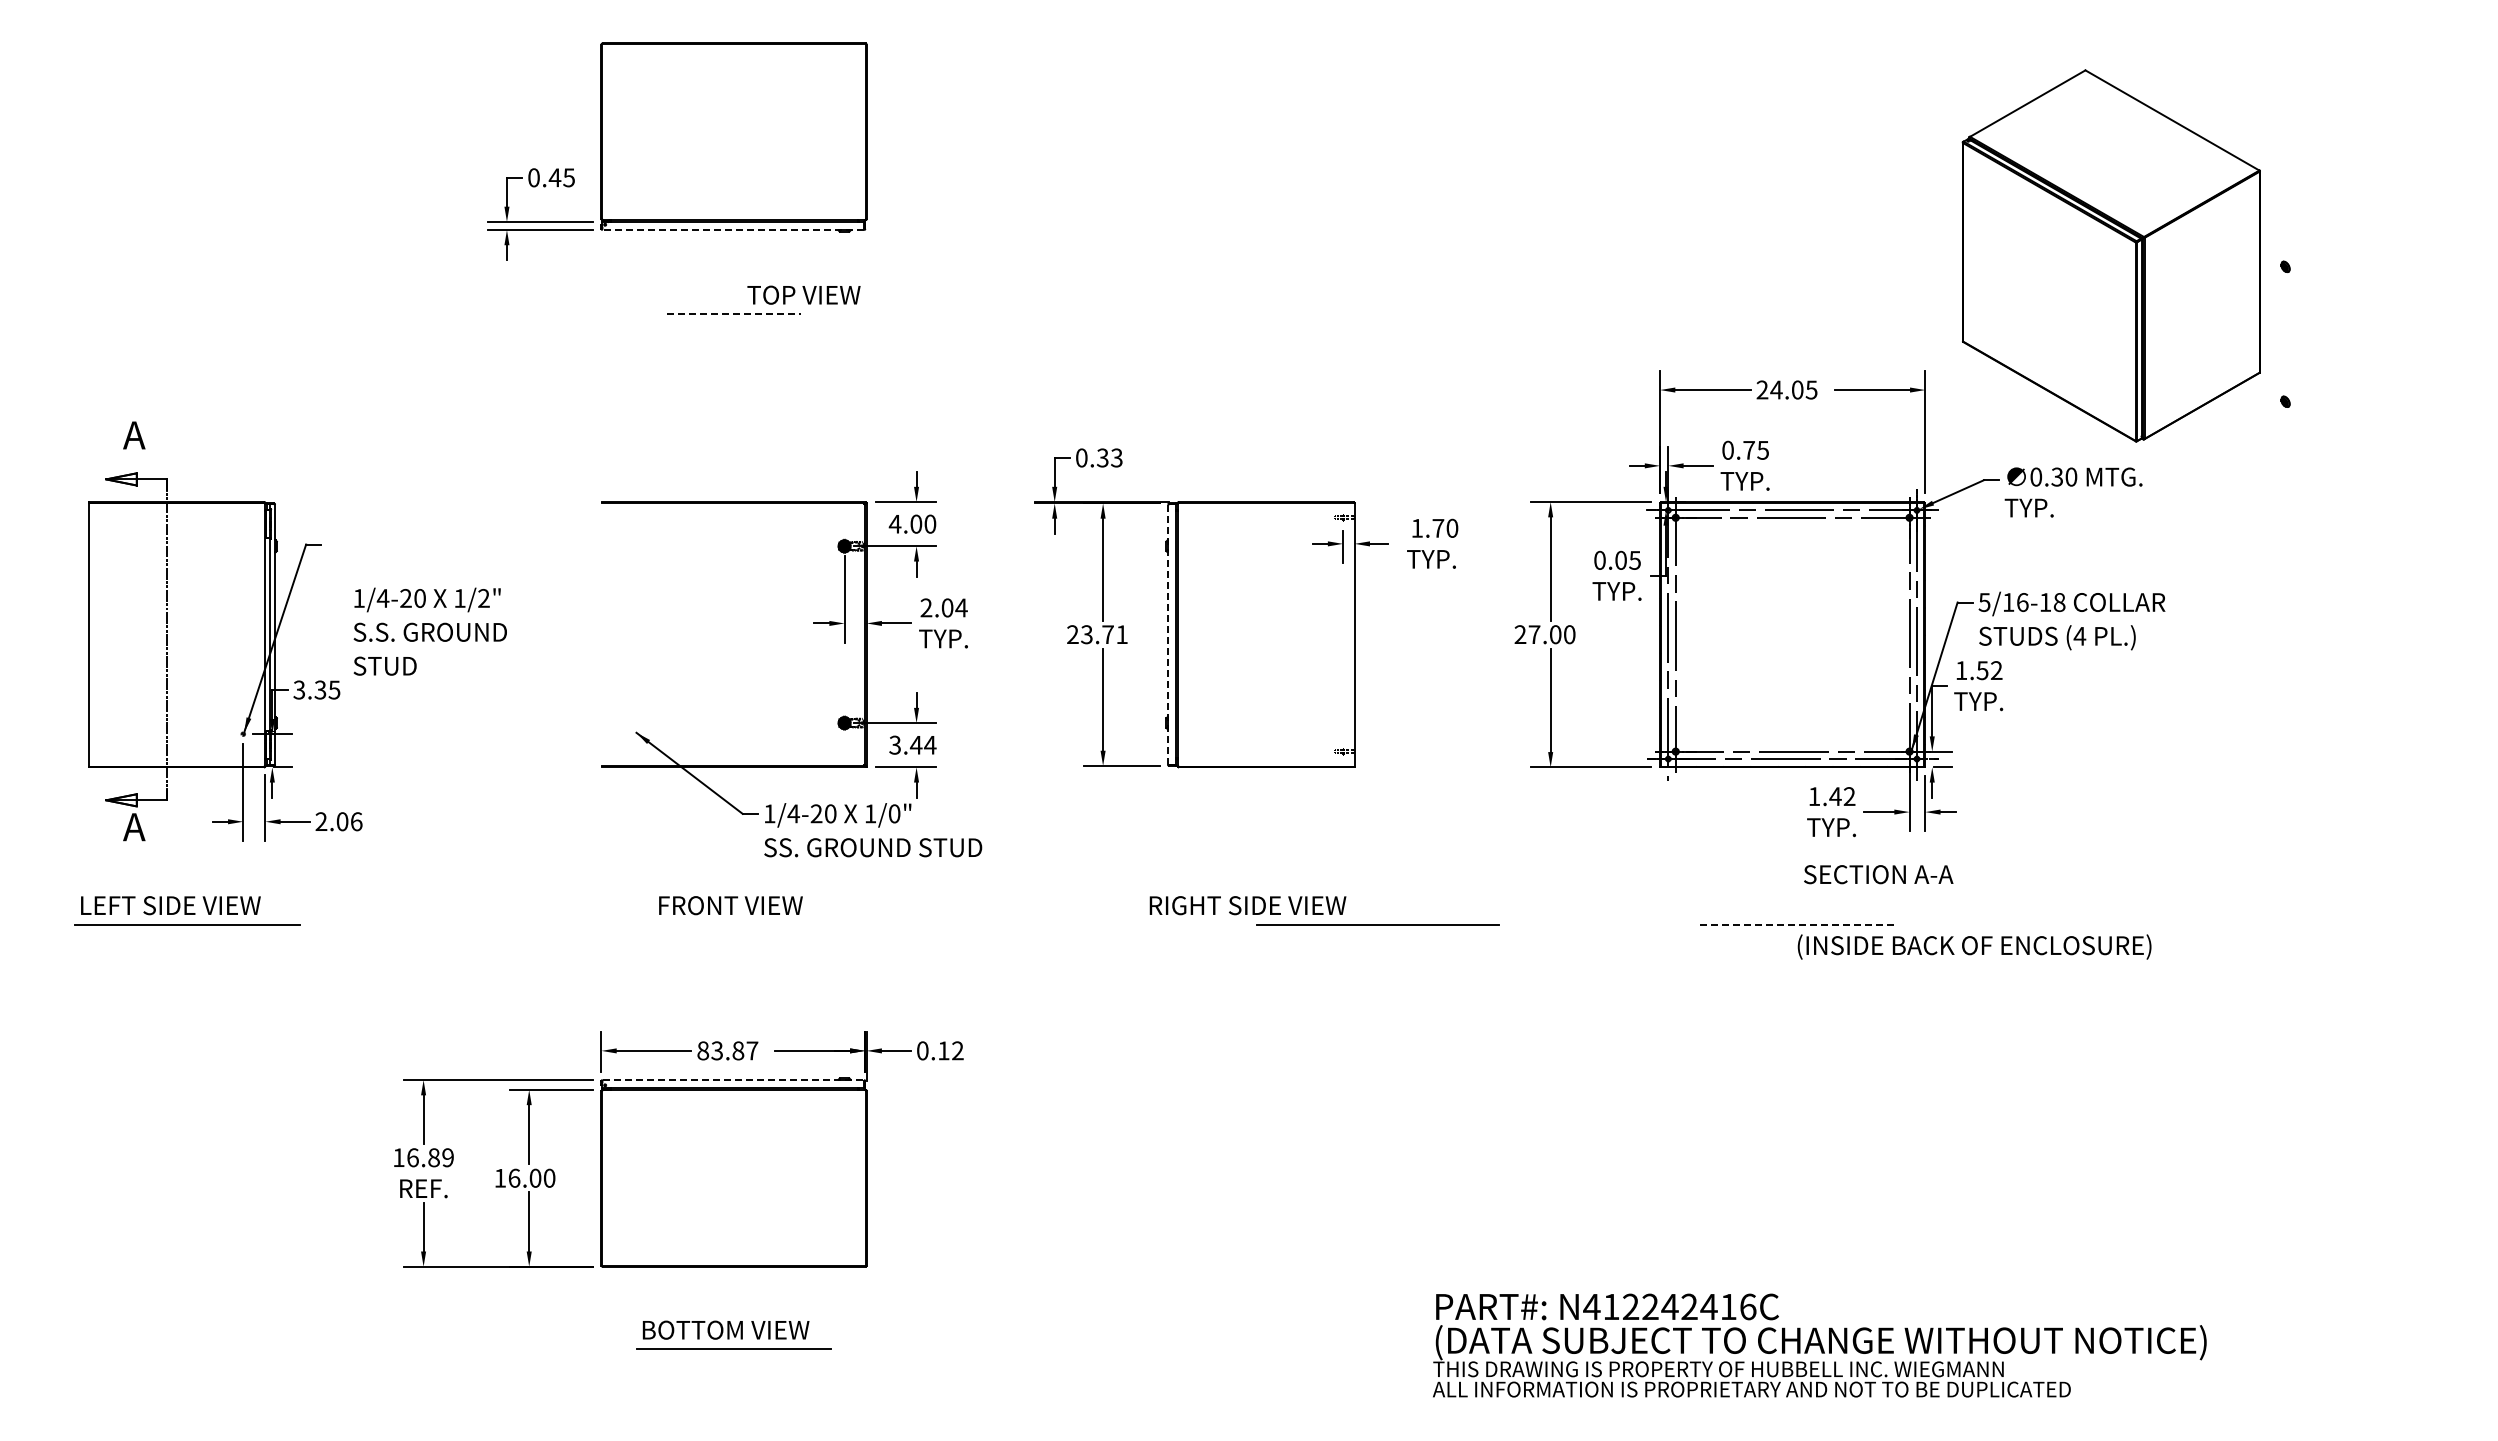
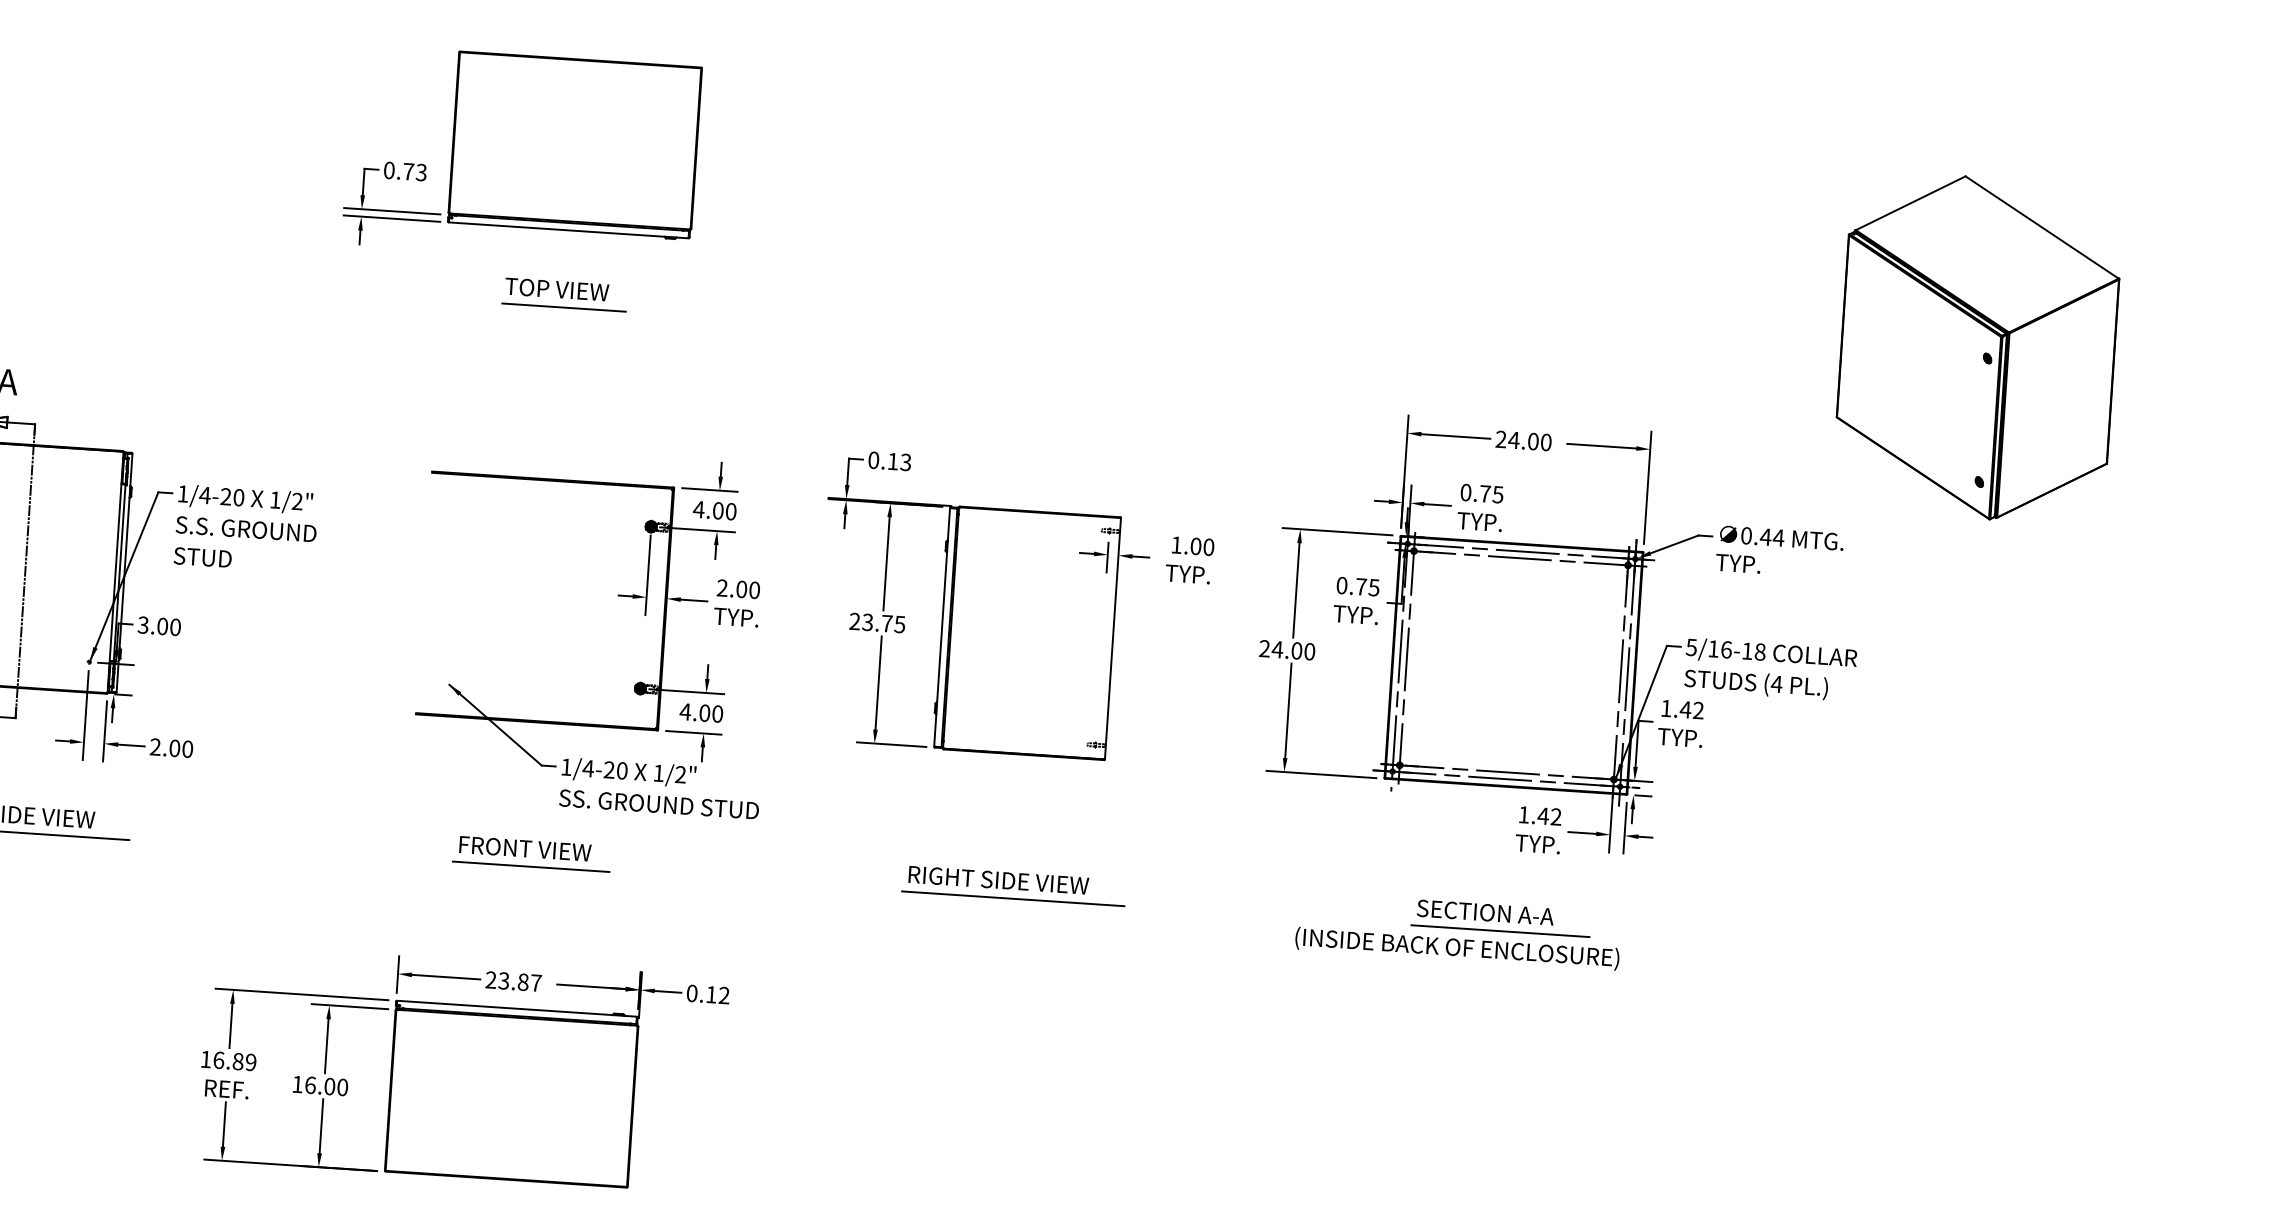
text: (561, 177) -> (414, 171), 0.45 -> 0.73
line: (733, 230) -> (568, 230), dashed -> solid
part: (2110, 255) -> (1977, 347), moved
text: (803, 294) -> (556, 288), moved
line: (734, 314) -> (564, 307), dashed -> solid
text: (1811, 389) -> (1546, 441), 24.05 -> 24.00
text: (1102, 457) -> (892, 461), 0.33 -> 0.13
text: (2064, 476) -> (1772, 537), 0.30 -> 0.44
text: (1438, 527) -> (1196, 545), 1.70 -> 1.00
text: (1620, 559) -> (1360, 586), 0.05 -> 0.75
text: (961, 607) -> (754, 589), 2.04 -> 2.00
text: (429, 631) -> (245, 528), moved
text: (1121, 634) -> (899, 624), 23.71 -> 23.75
line: (1168, 634) -> (942, 627), dashed -> solid
text: (1534, 634) -> (1277, 649), 27.00 -> 24.00
text: (1982, 670) -> (1685, 709), 1.52 -> 1.42
text: (327, 689) -> (169, 626), 3.35 -> 3.00
text: (912, 744) -> (701, 712), 3.44 -> 4.00
text: (894, 813) -> (680, 774), 1/0" -> 1/2"
text: (356, 821) -> (187, 749), 2.06 -> 2.00
text: (1878, 874) -> (1485, 912), moved
line: (738, 924) -> (531, 866), added
line: (1377, 924) -> (1012, 898), moved
line: (1797, 924) -> (1500, 930), dashed -> solid
text: (1974, 946) -> (1457, 948), moved
text: (703, 1050) -> (491, 979), 83.87 -> 23.87
line: (733, 1080) -> (517, 1009), dashed -> solid

